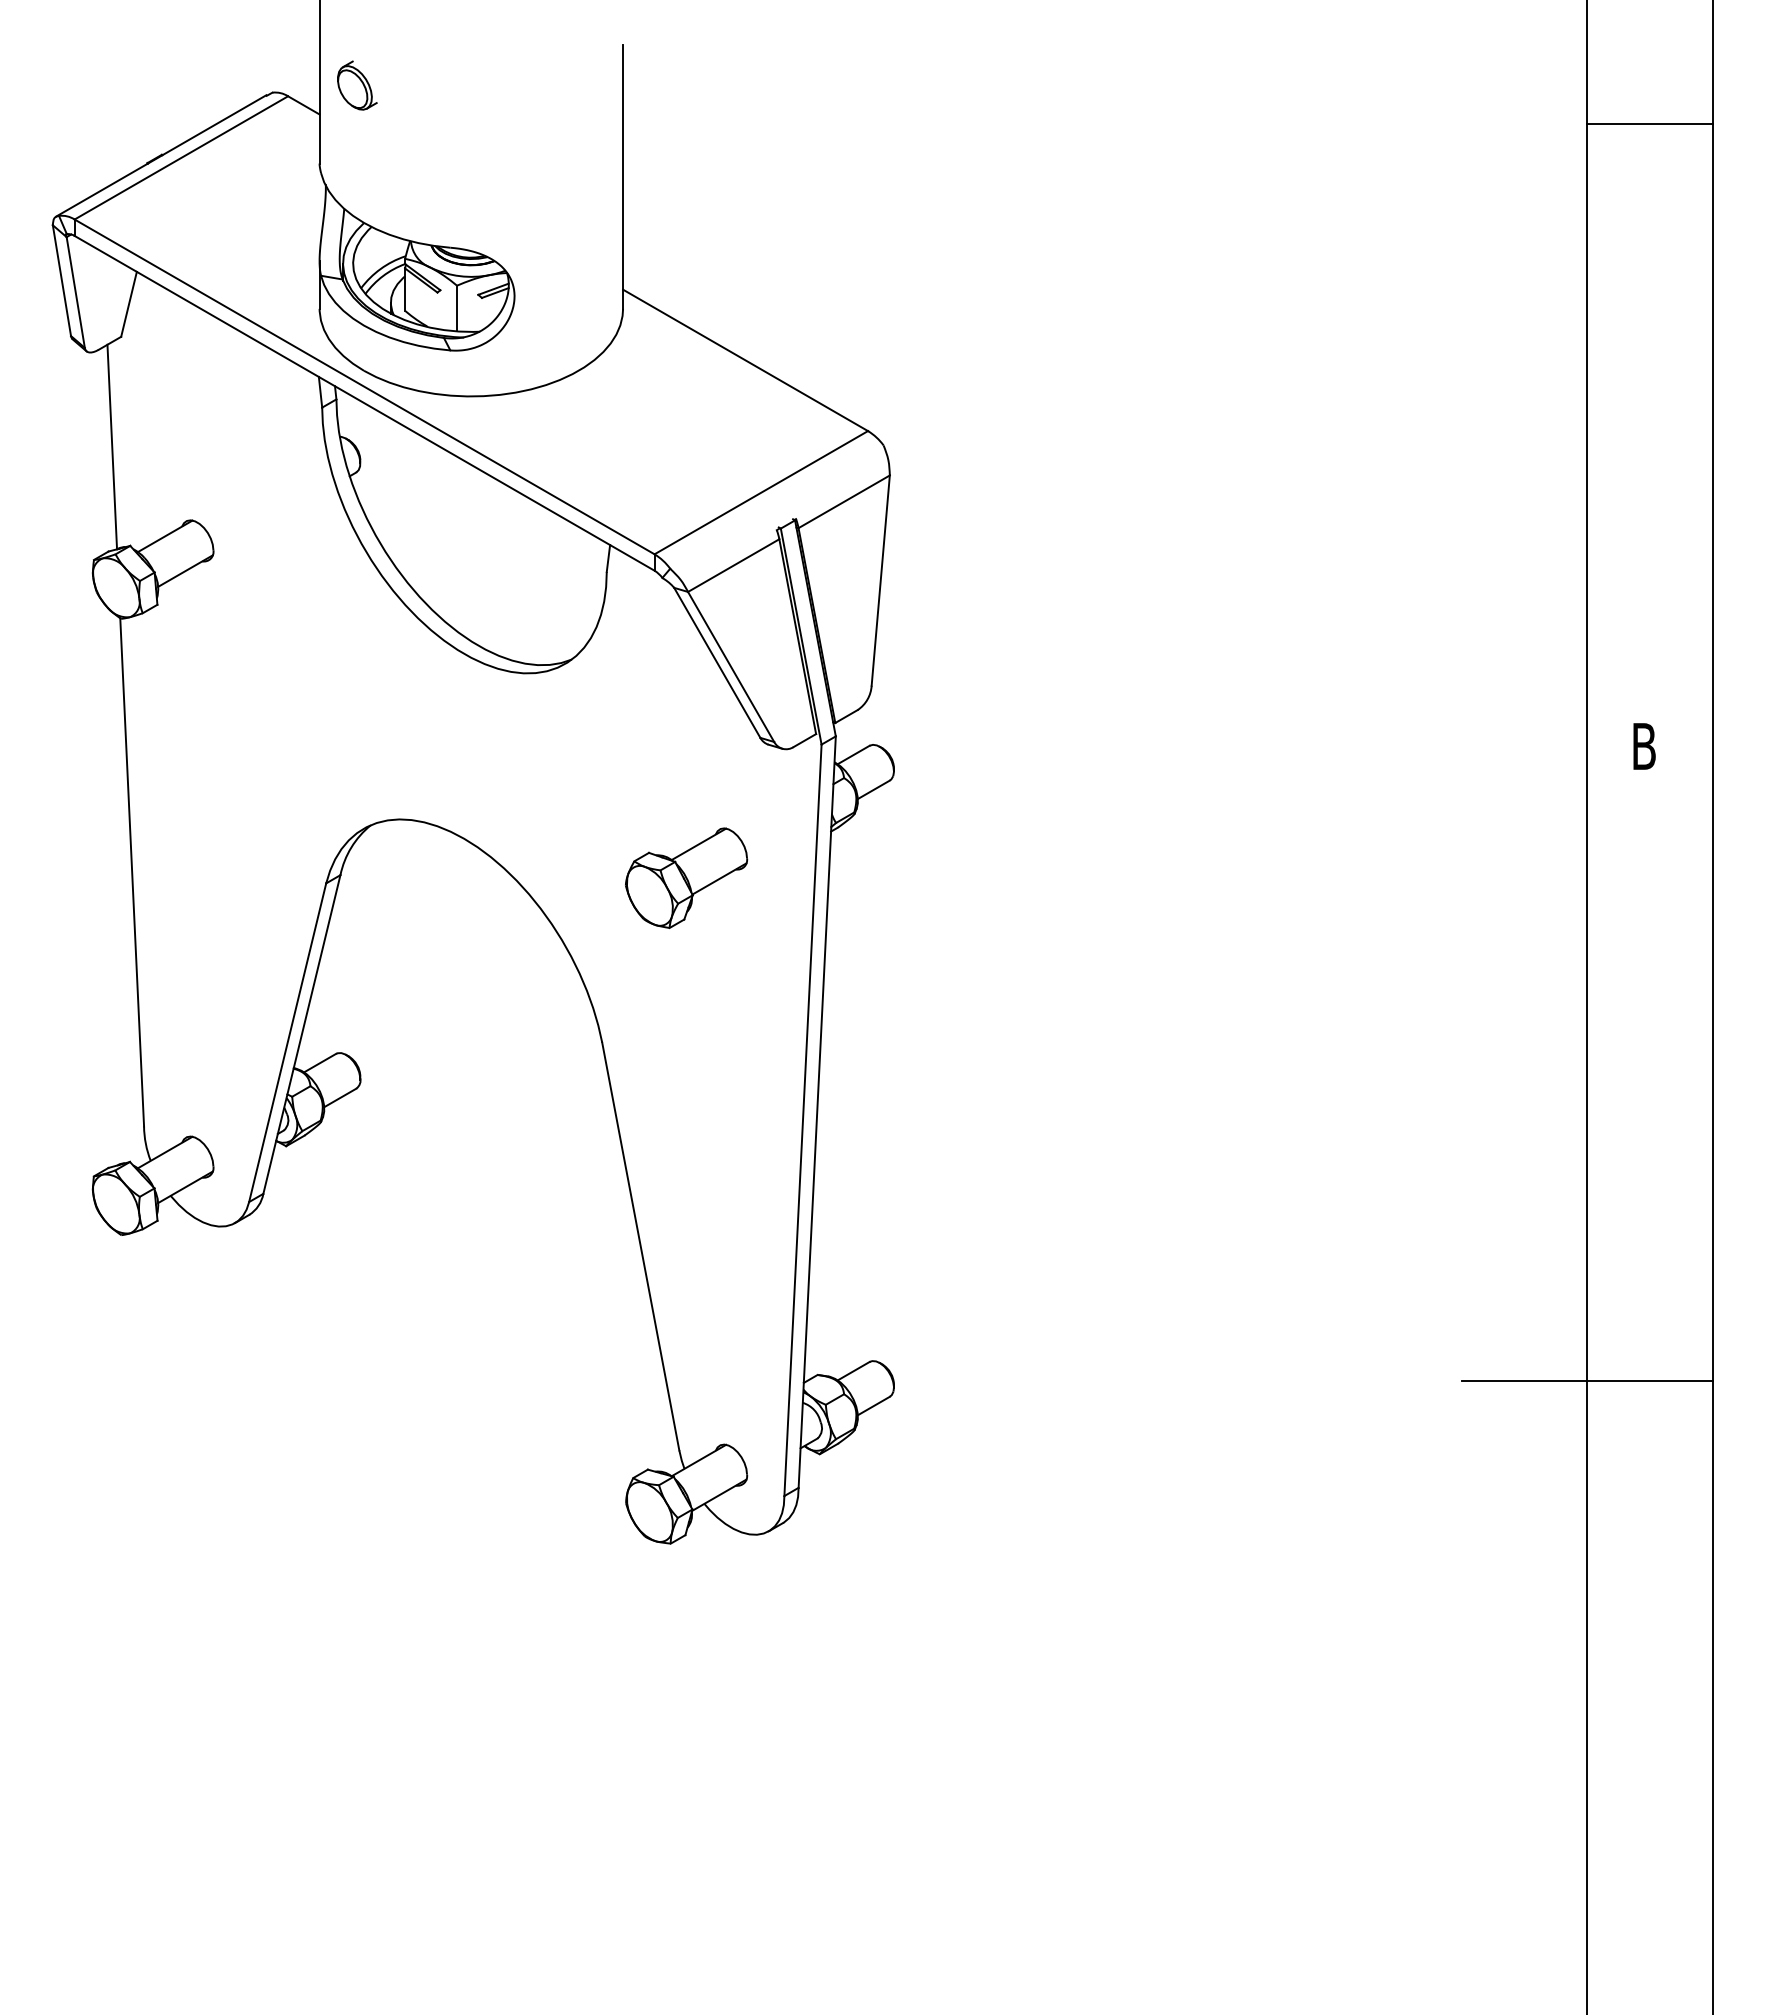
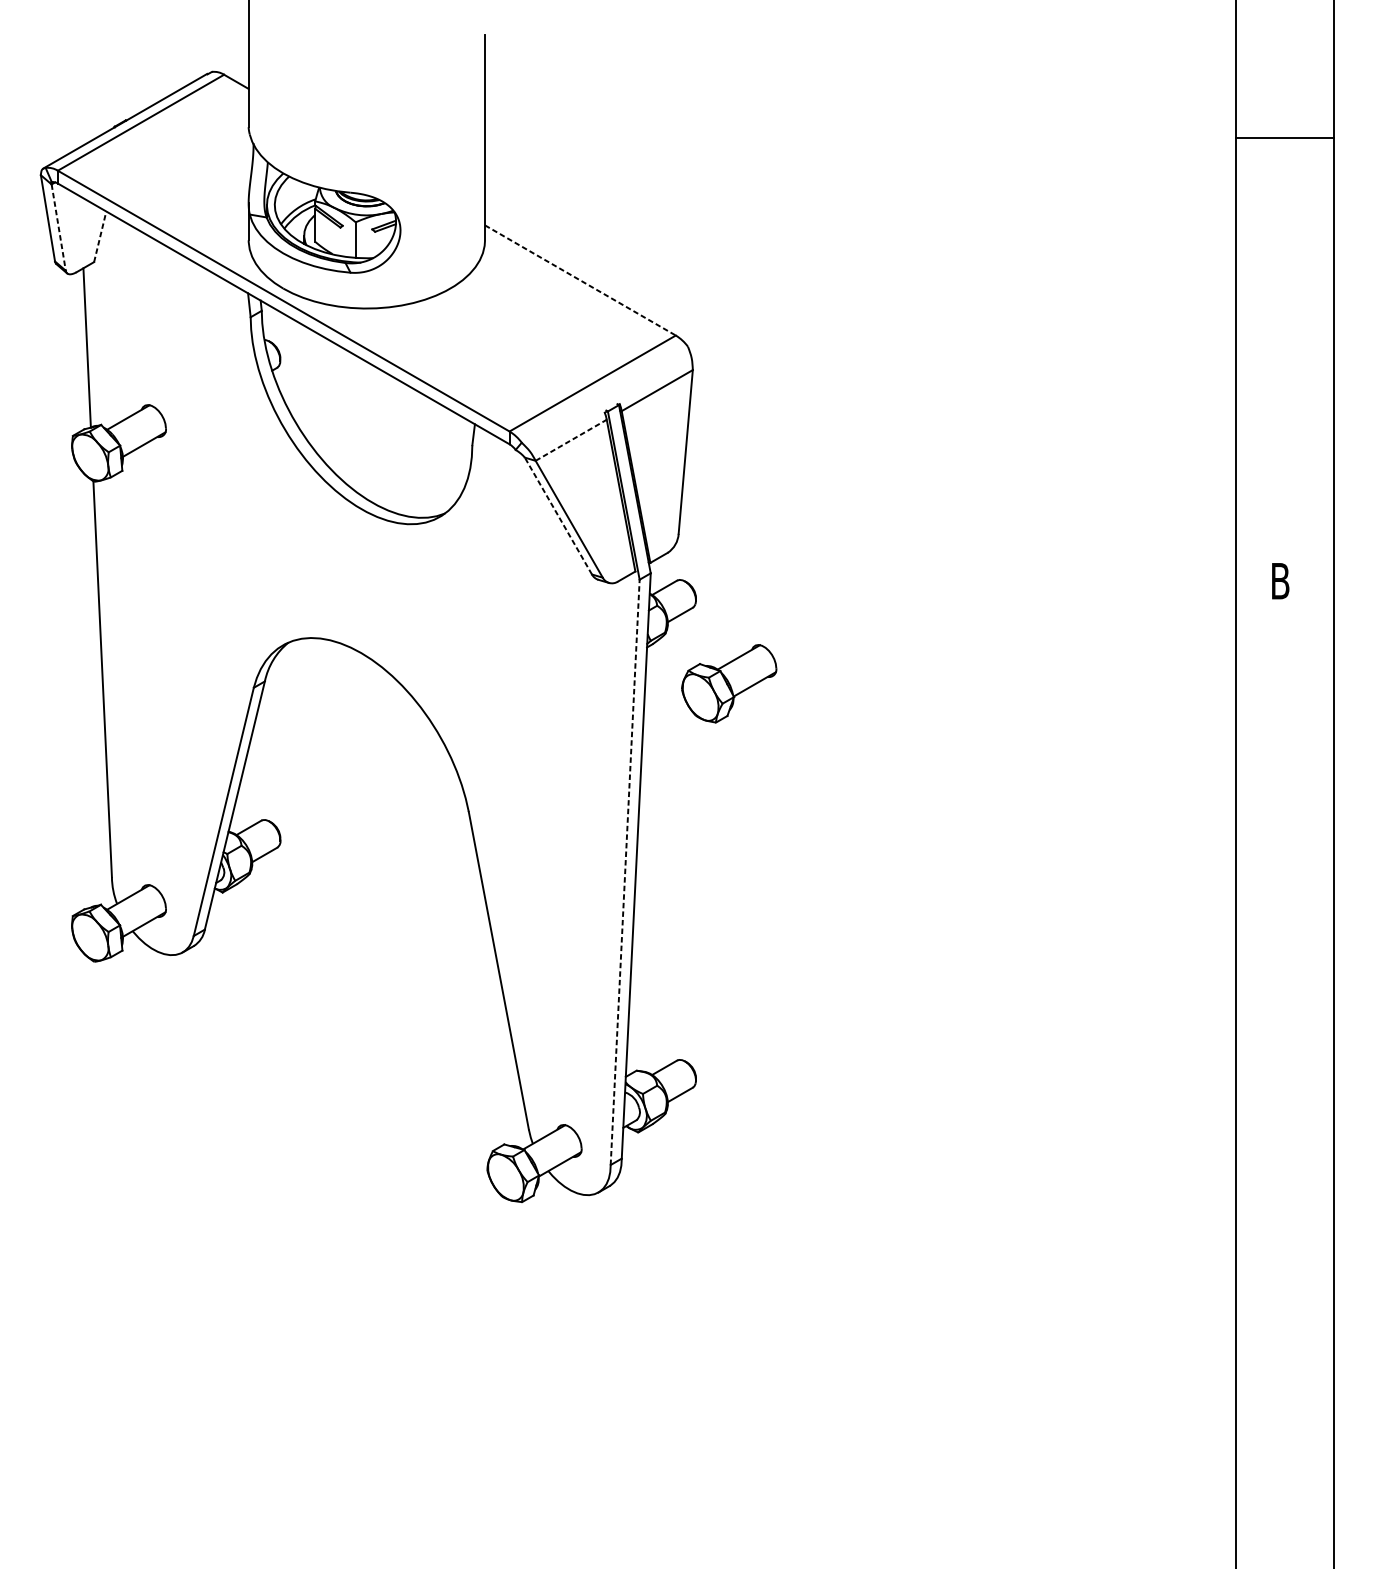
part: (357, 85) -> (278, 66), removed
line: (1650, 123) -> (1285, 138), moved
line: (75, 293) -> (58, 228), solid -> dashed
line: (129, 303) -> (100, 236), solid -> dashed
line: (745, 360) -> (580, 280), solid -> dashed
line: (733, 565) -> (571, 440), solid -> dashed
line: (717, 662) -> (558, 515), solid -> dashed
part: (686, 877) -> (729, 683), moved
line: (803, 1119) -> (625, 871), solid -> dashed
line: (1587, 1381) -> (1236, 1075), removed

